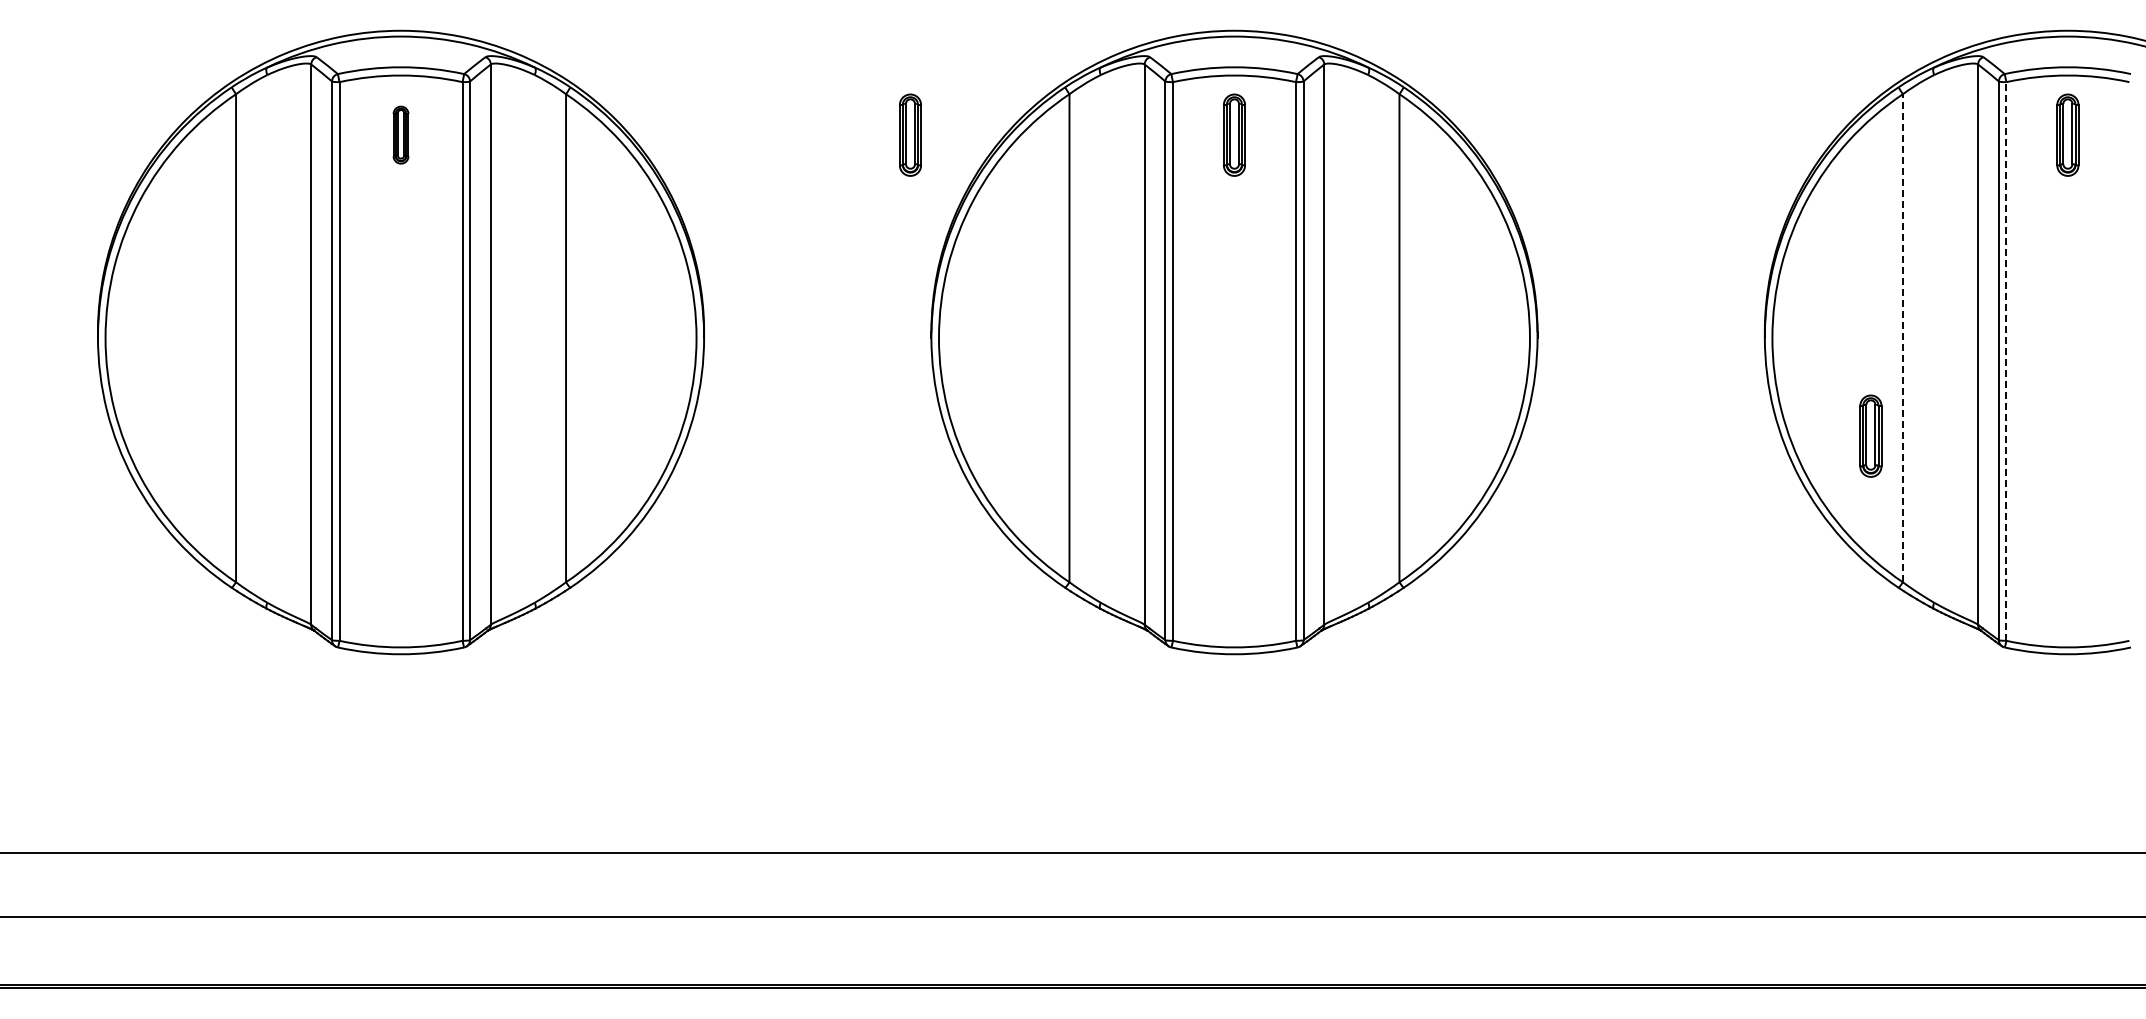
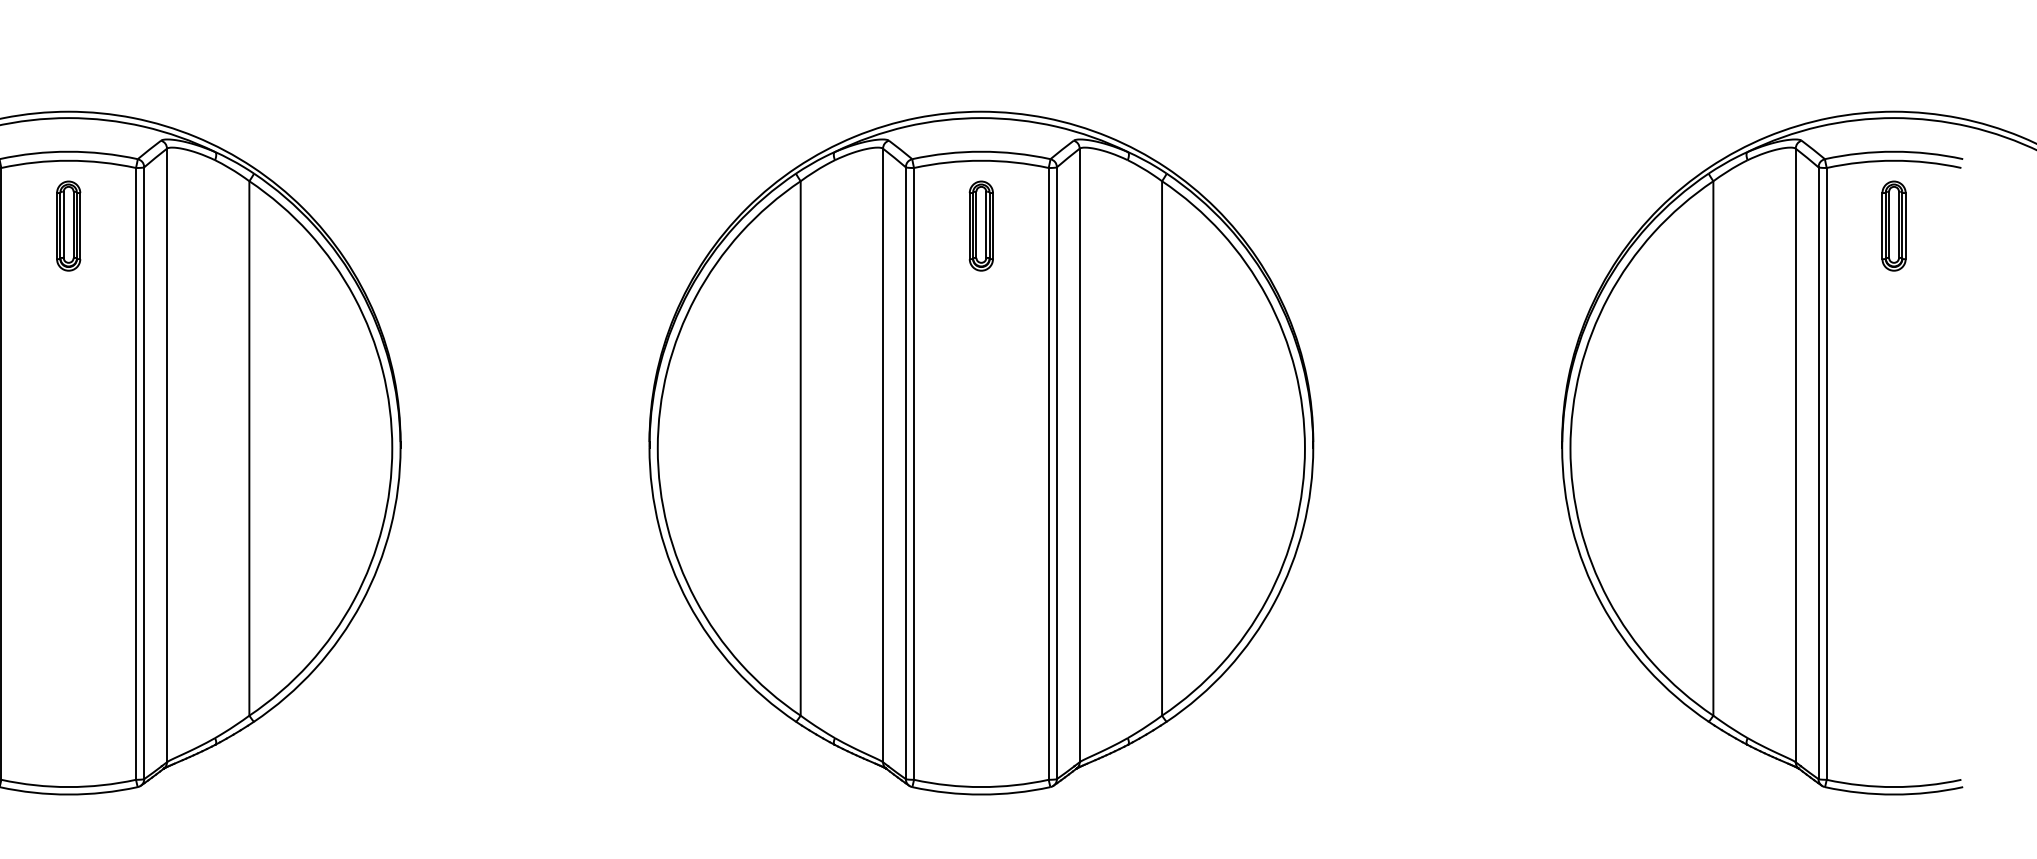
part: (400, 134) -> (68, 225), size x1.43
part: (910, 134) -> (626, 225), removed
line: (1902, 337) -> (1712, 447), dashed -> solid
line: (2006, 360) -> (1826, 472), dashed -> solid
part: (1870, 435) -> (1677, 554), removed

